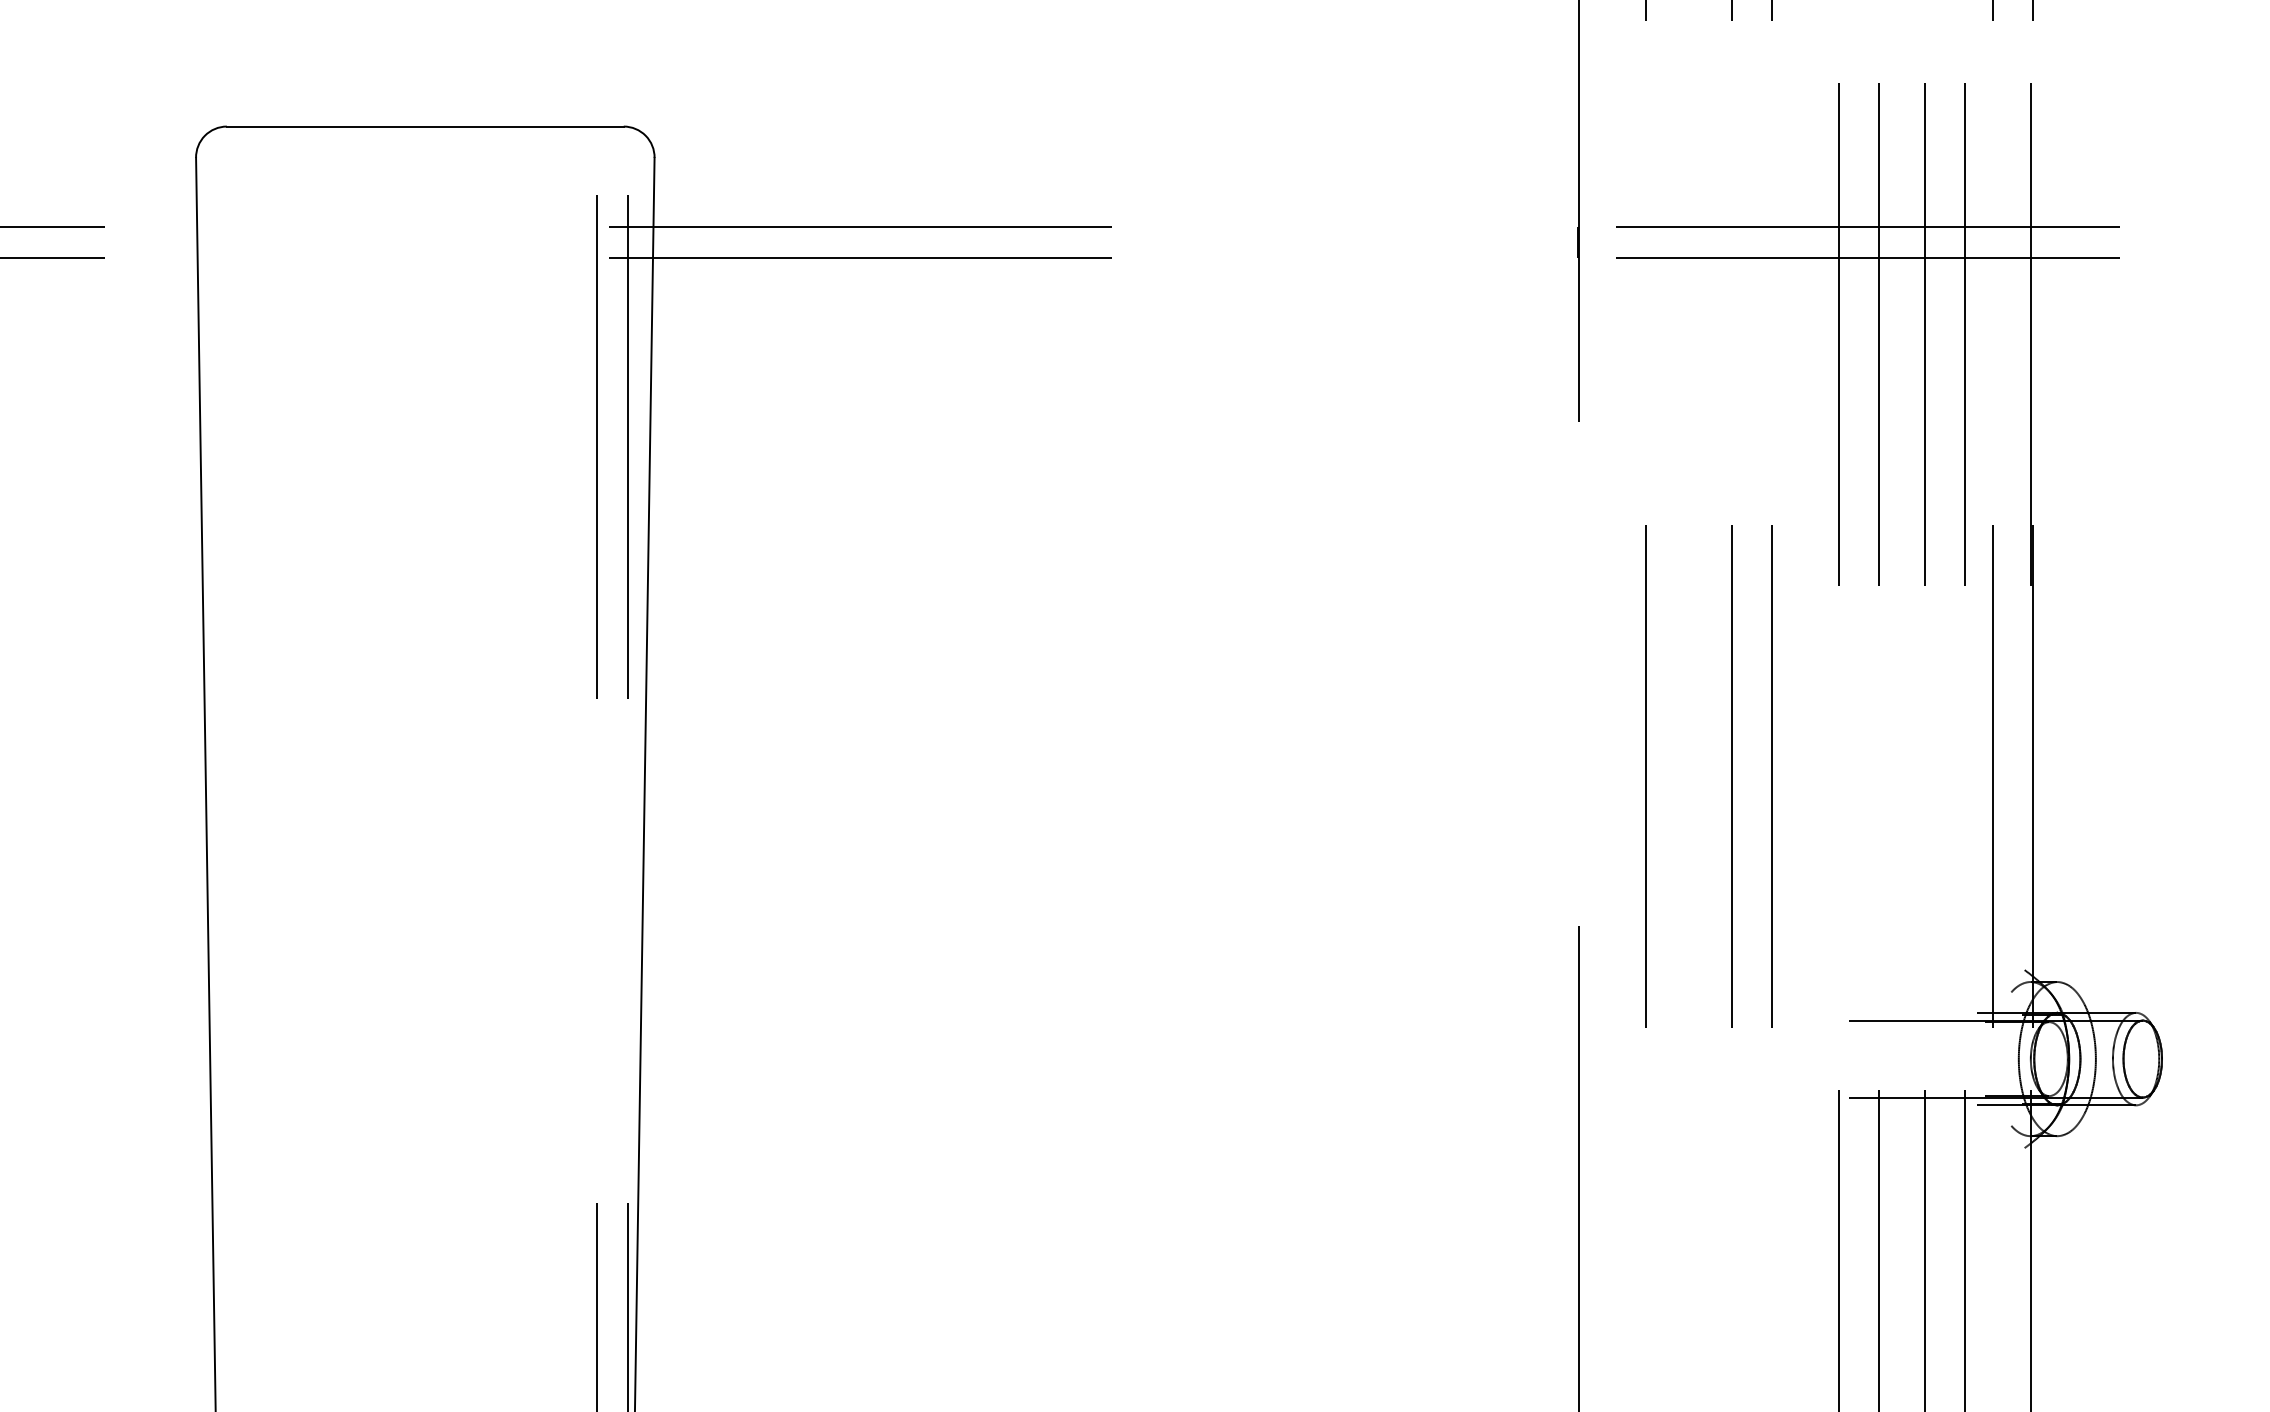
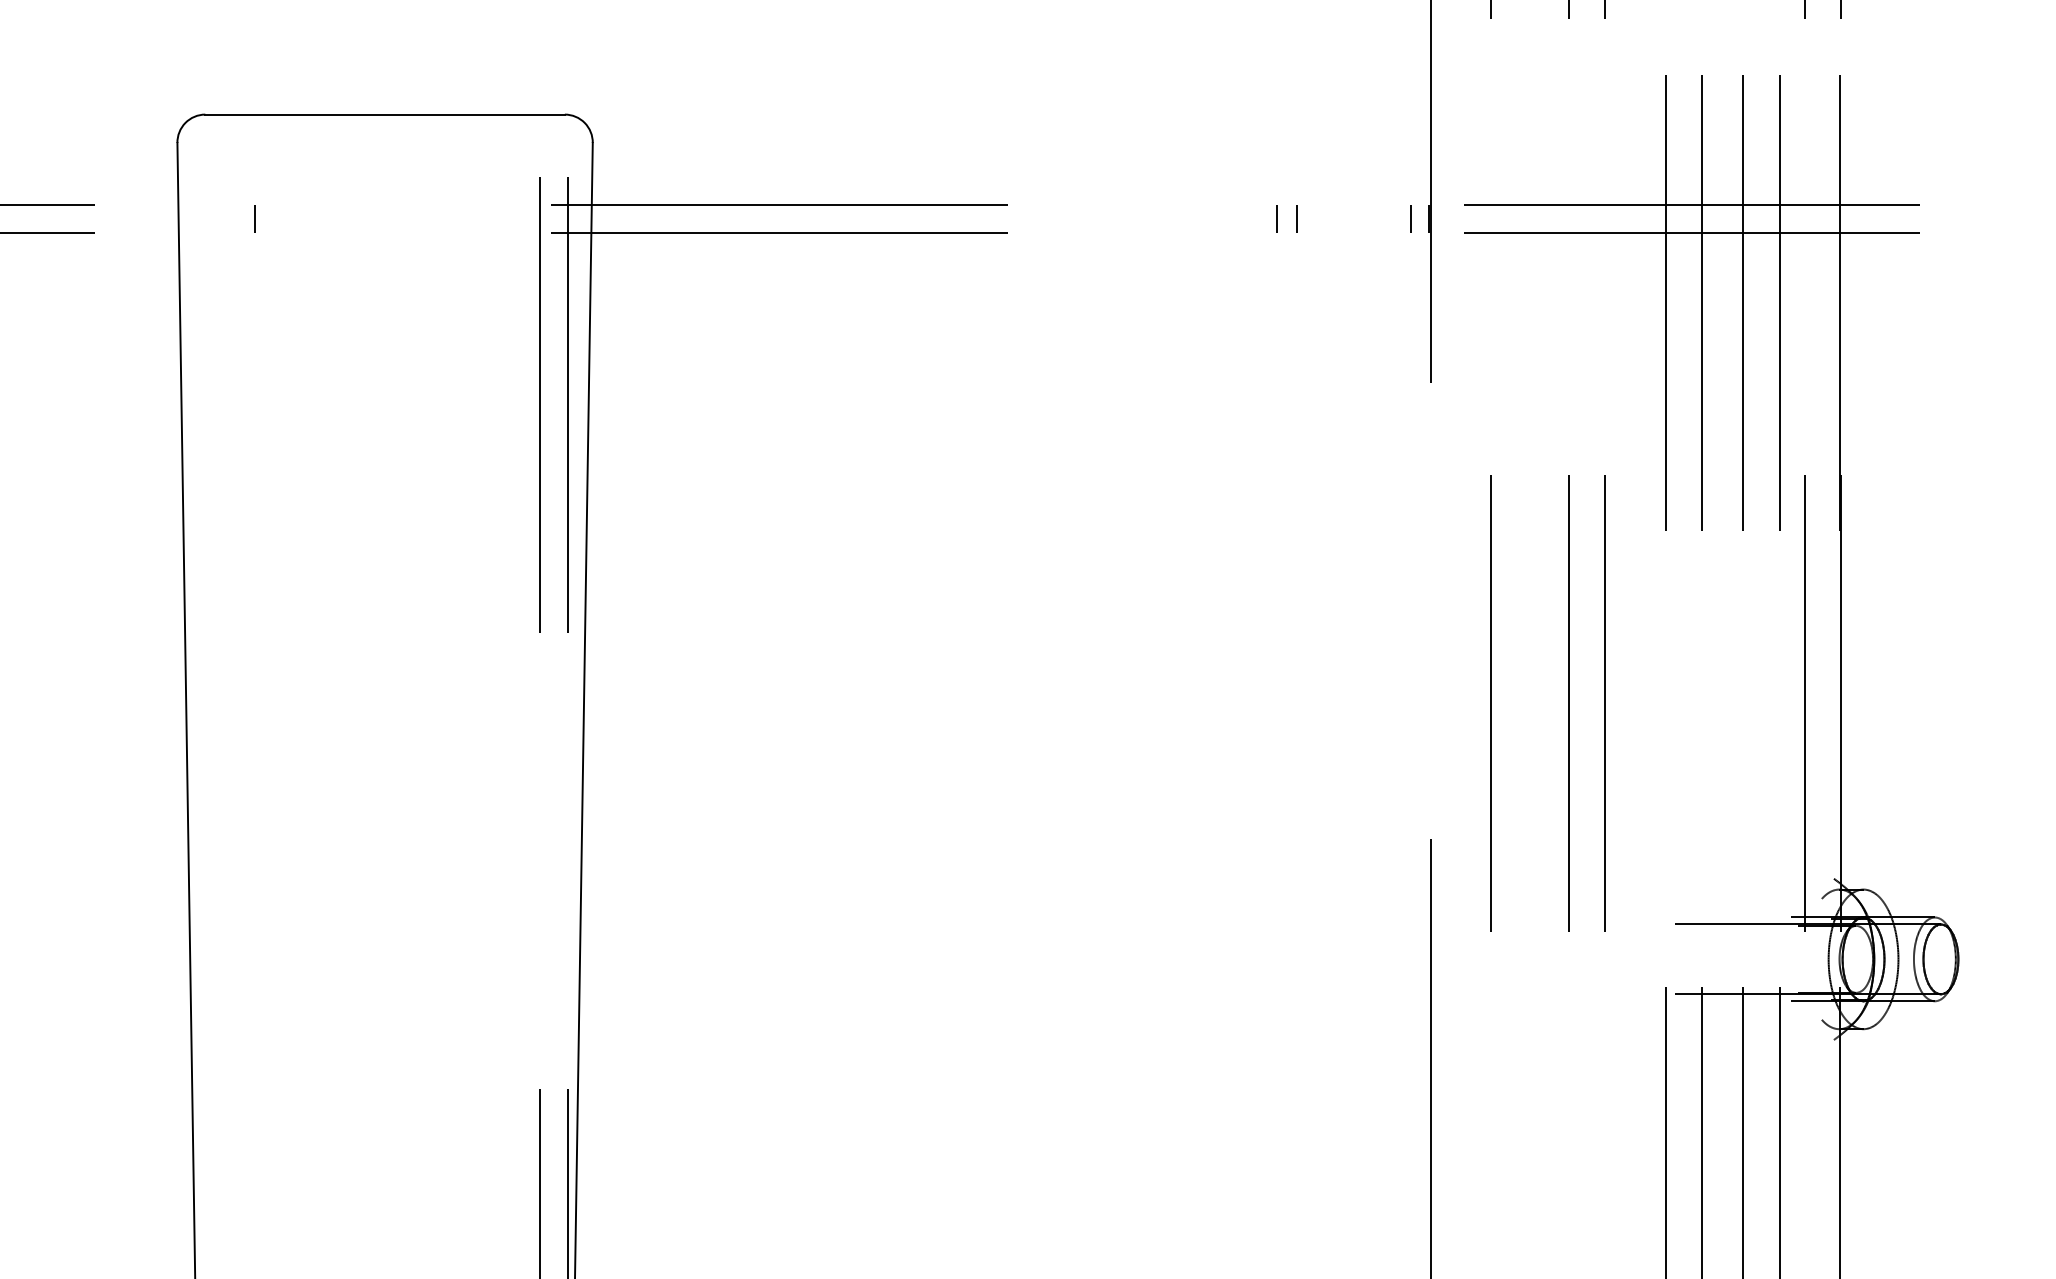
line: (281, 241) -> (254, 218), added
line: (1410, 241) -> (1277, 218), added
line: (1432, 241) -> (1297, 218), added
line: (1557, 241) -> (1410, 218), added

